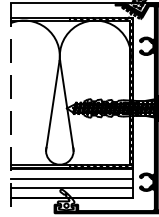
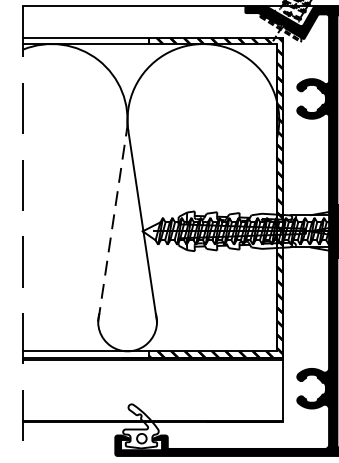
line: (52, 105) -> (111, 225), solid -> dashed
line: (71, 178) -> (152, 380), removed
line: (71, 188) -> (152, 402), removed

